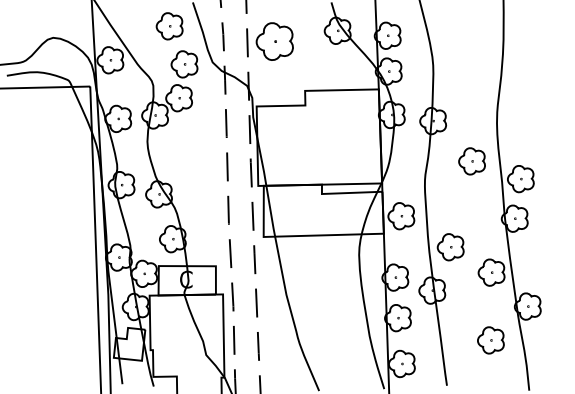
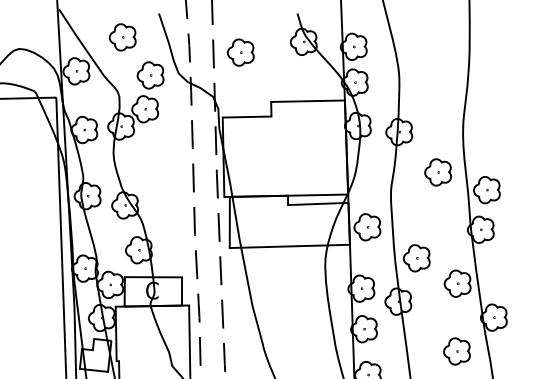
part: (169, 26) -> (122, 37), moved
part: (274, 41) -> (240, 52), size x0.71

